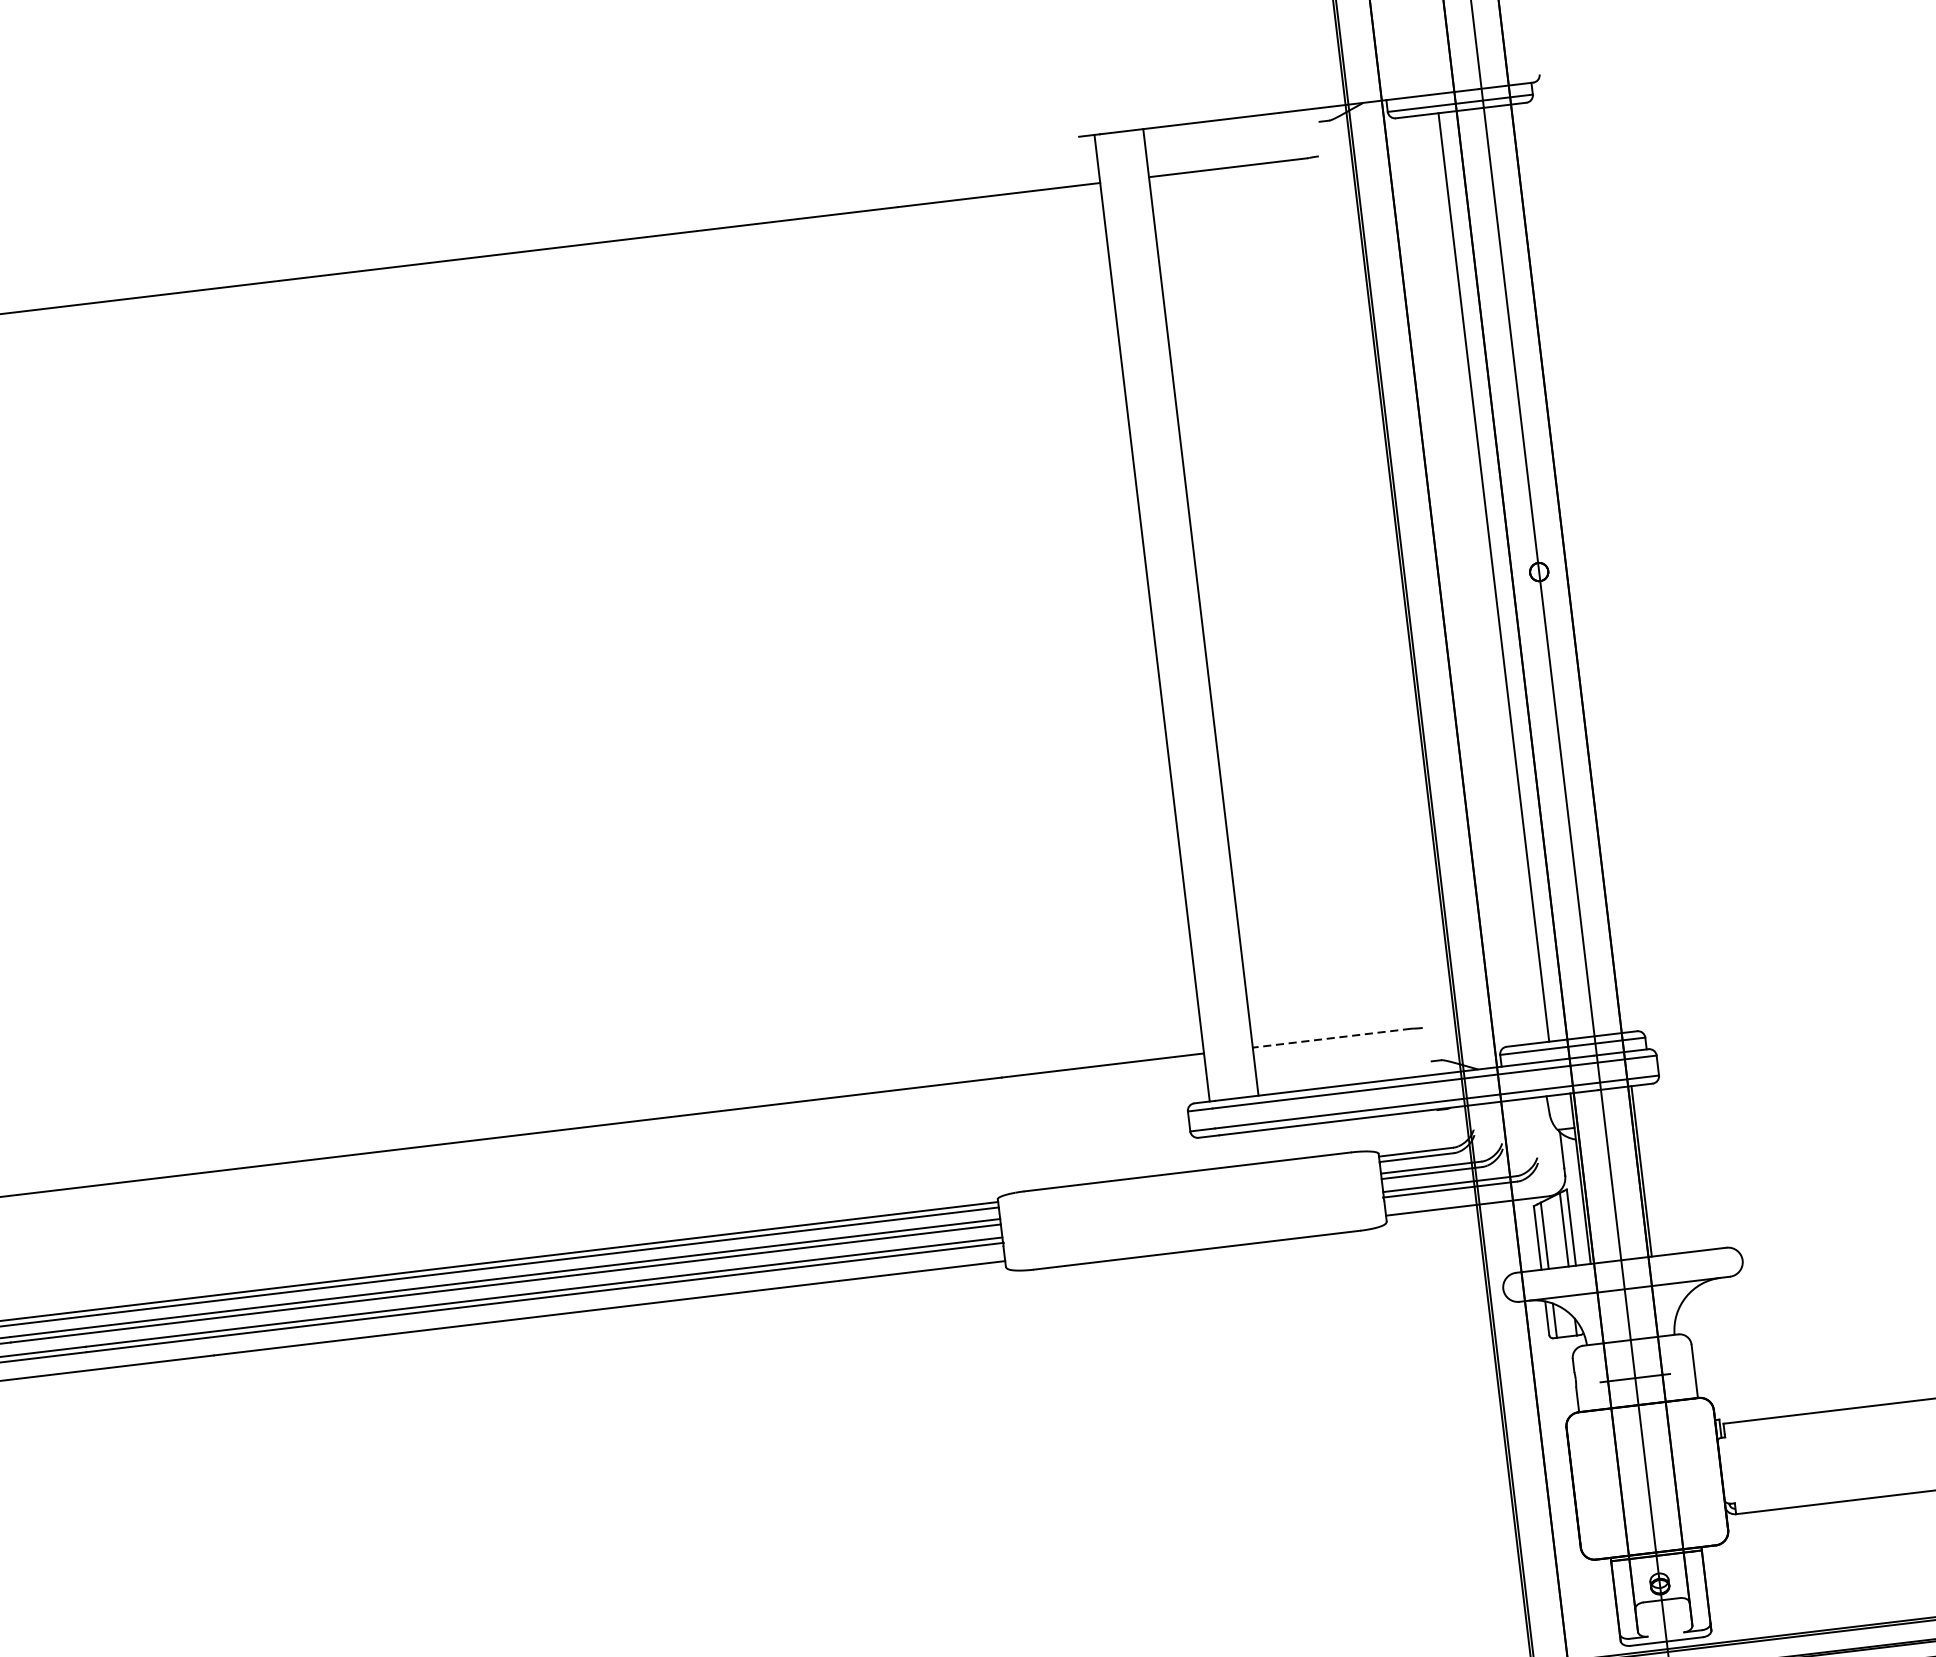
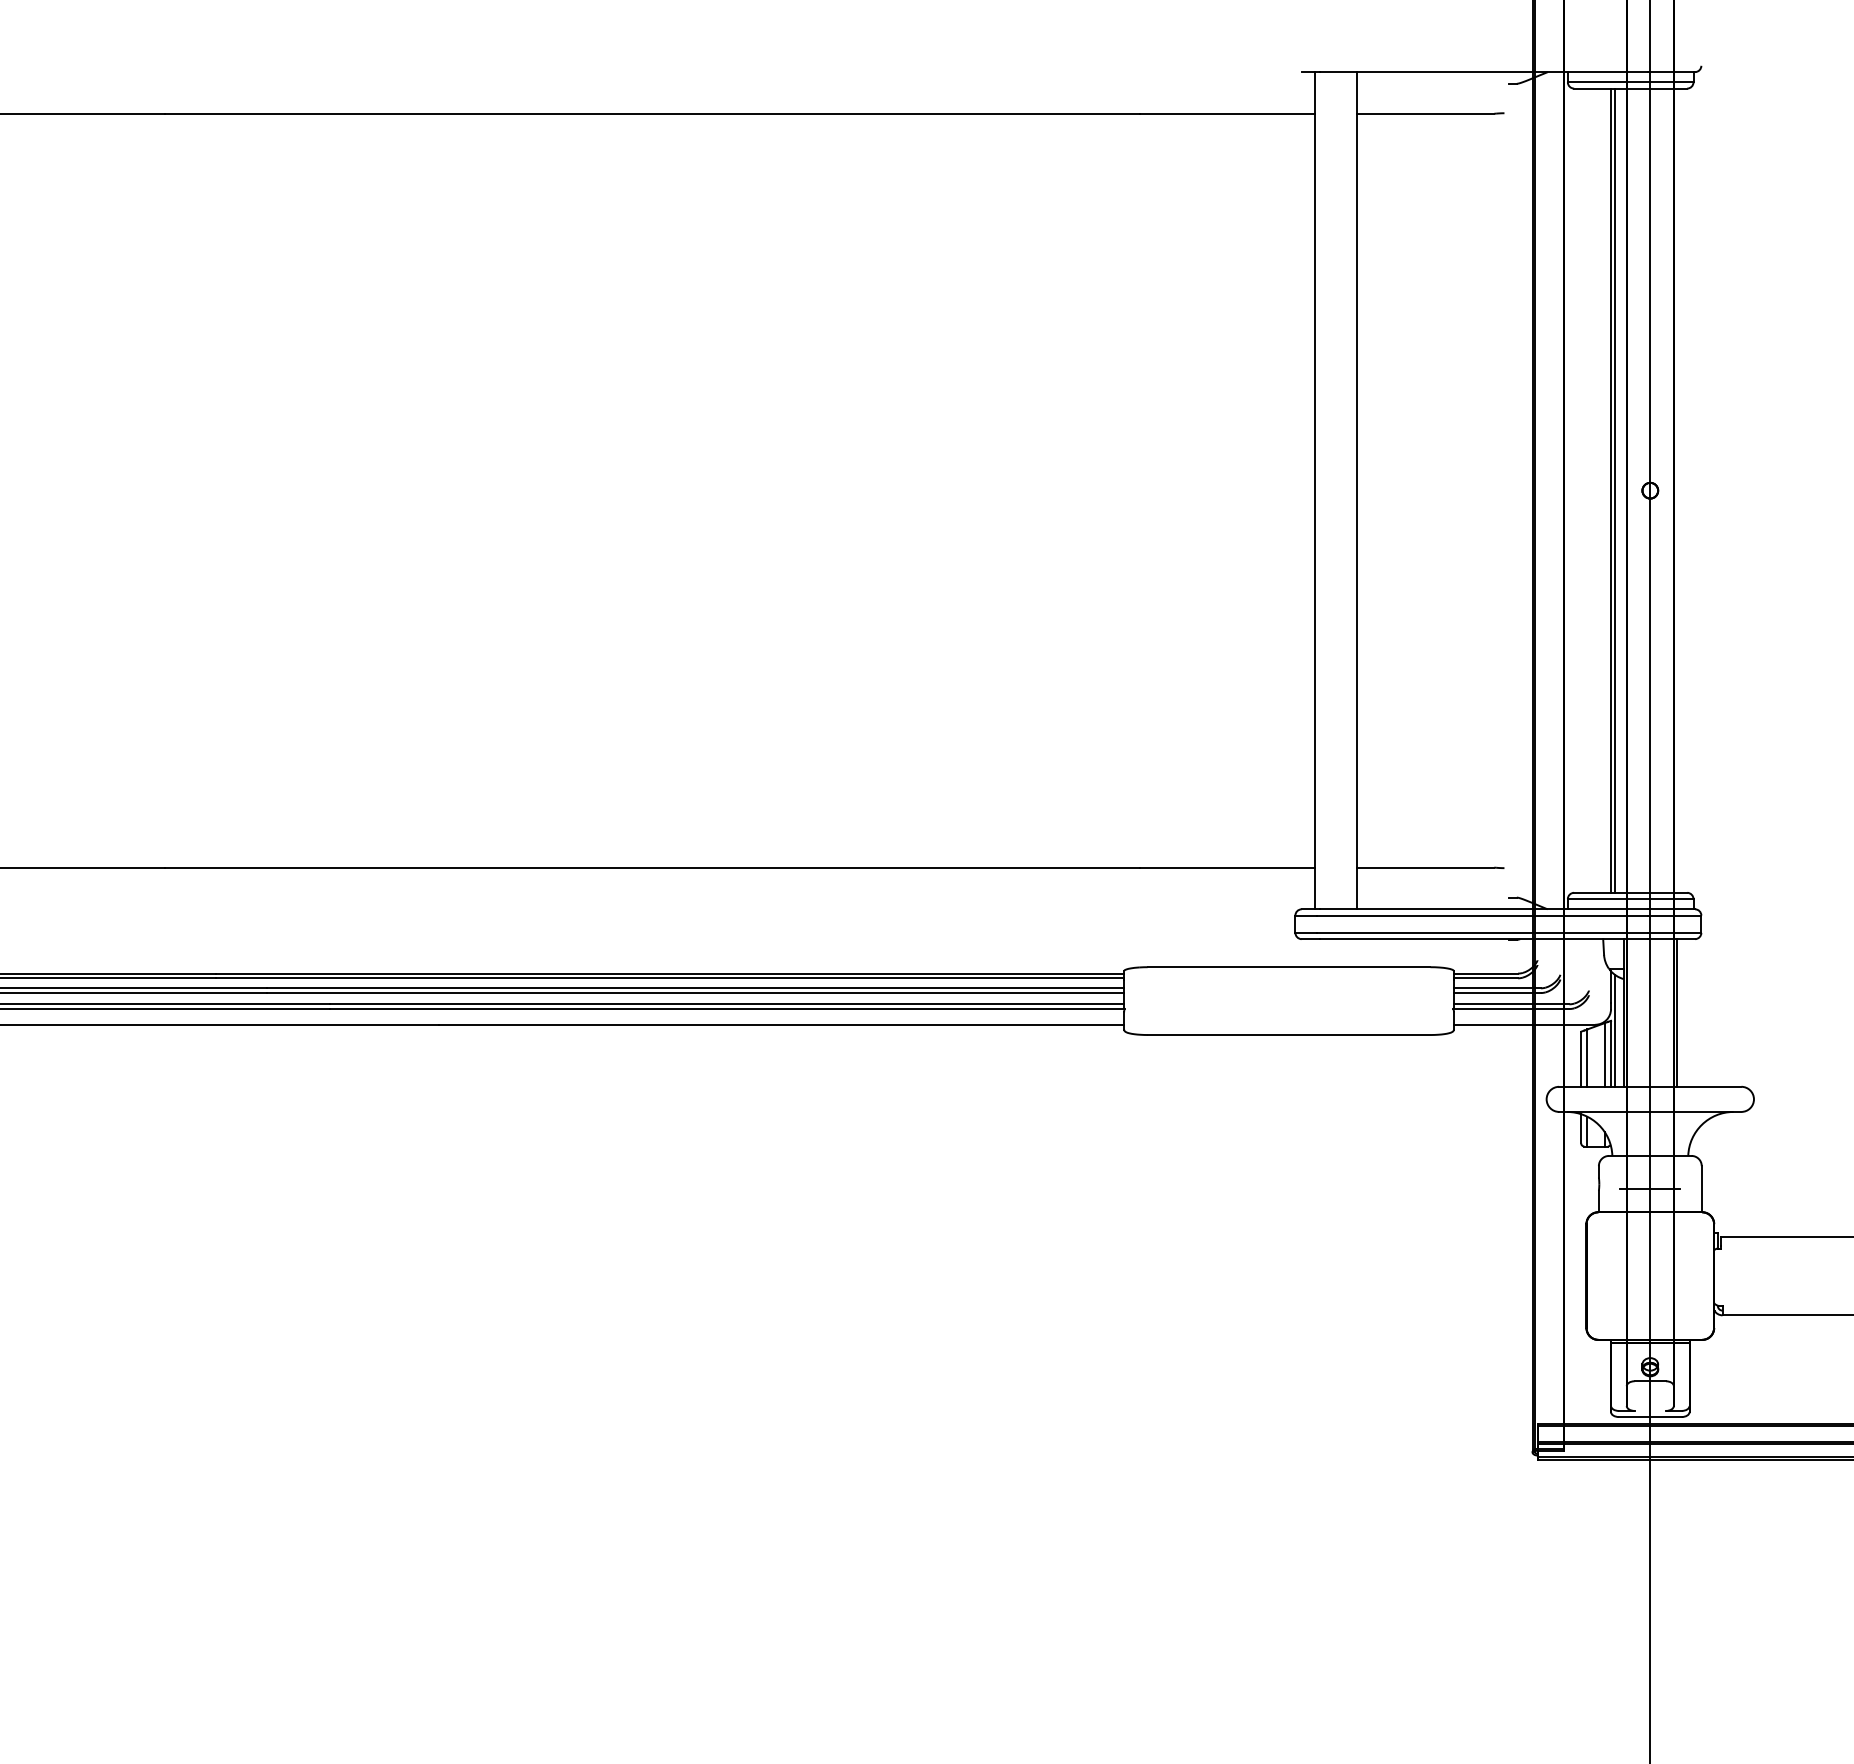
line: (1497, 576) -> (1614, 490), added
line: (1331, 1038) -> (1425, 867), dashed -> solid
line: (1572, 1200) -> (1614, 1030), added

